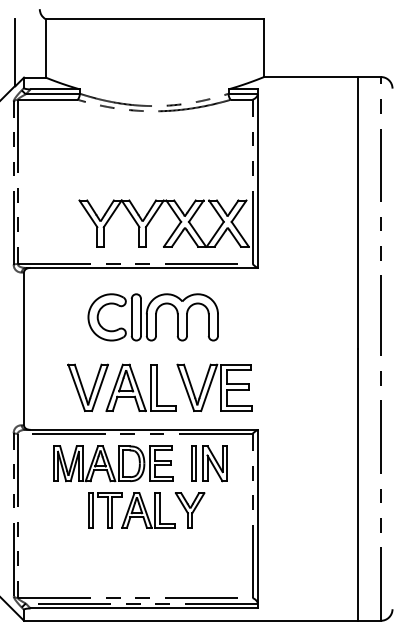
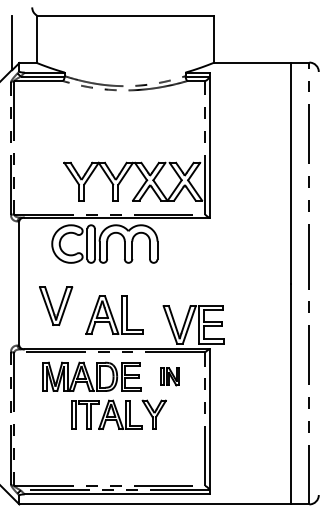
part: (152, 317) -> (104, 244), moved
part: (87, 387) -> (55, 305), moved
part: (214, 387) -> (193, 324), moved
part: (209, 463) -> (170, 376), size x0.6

